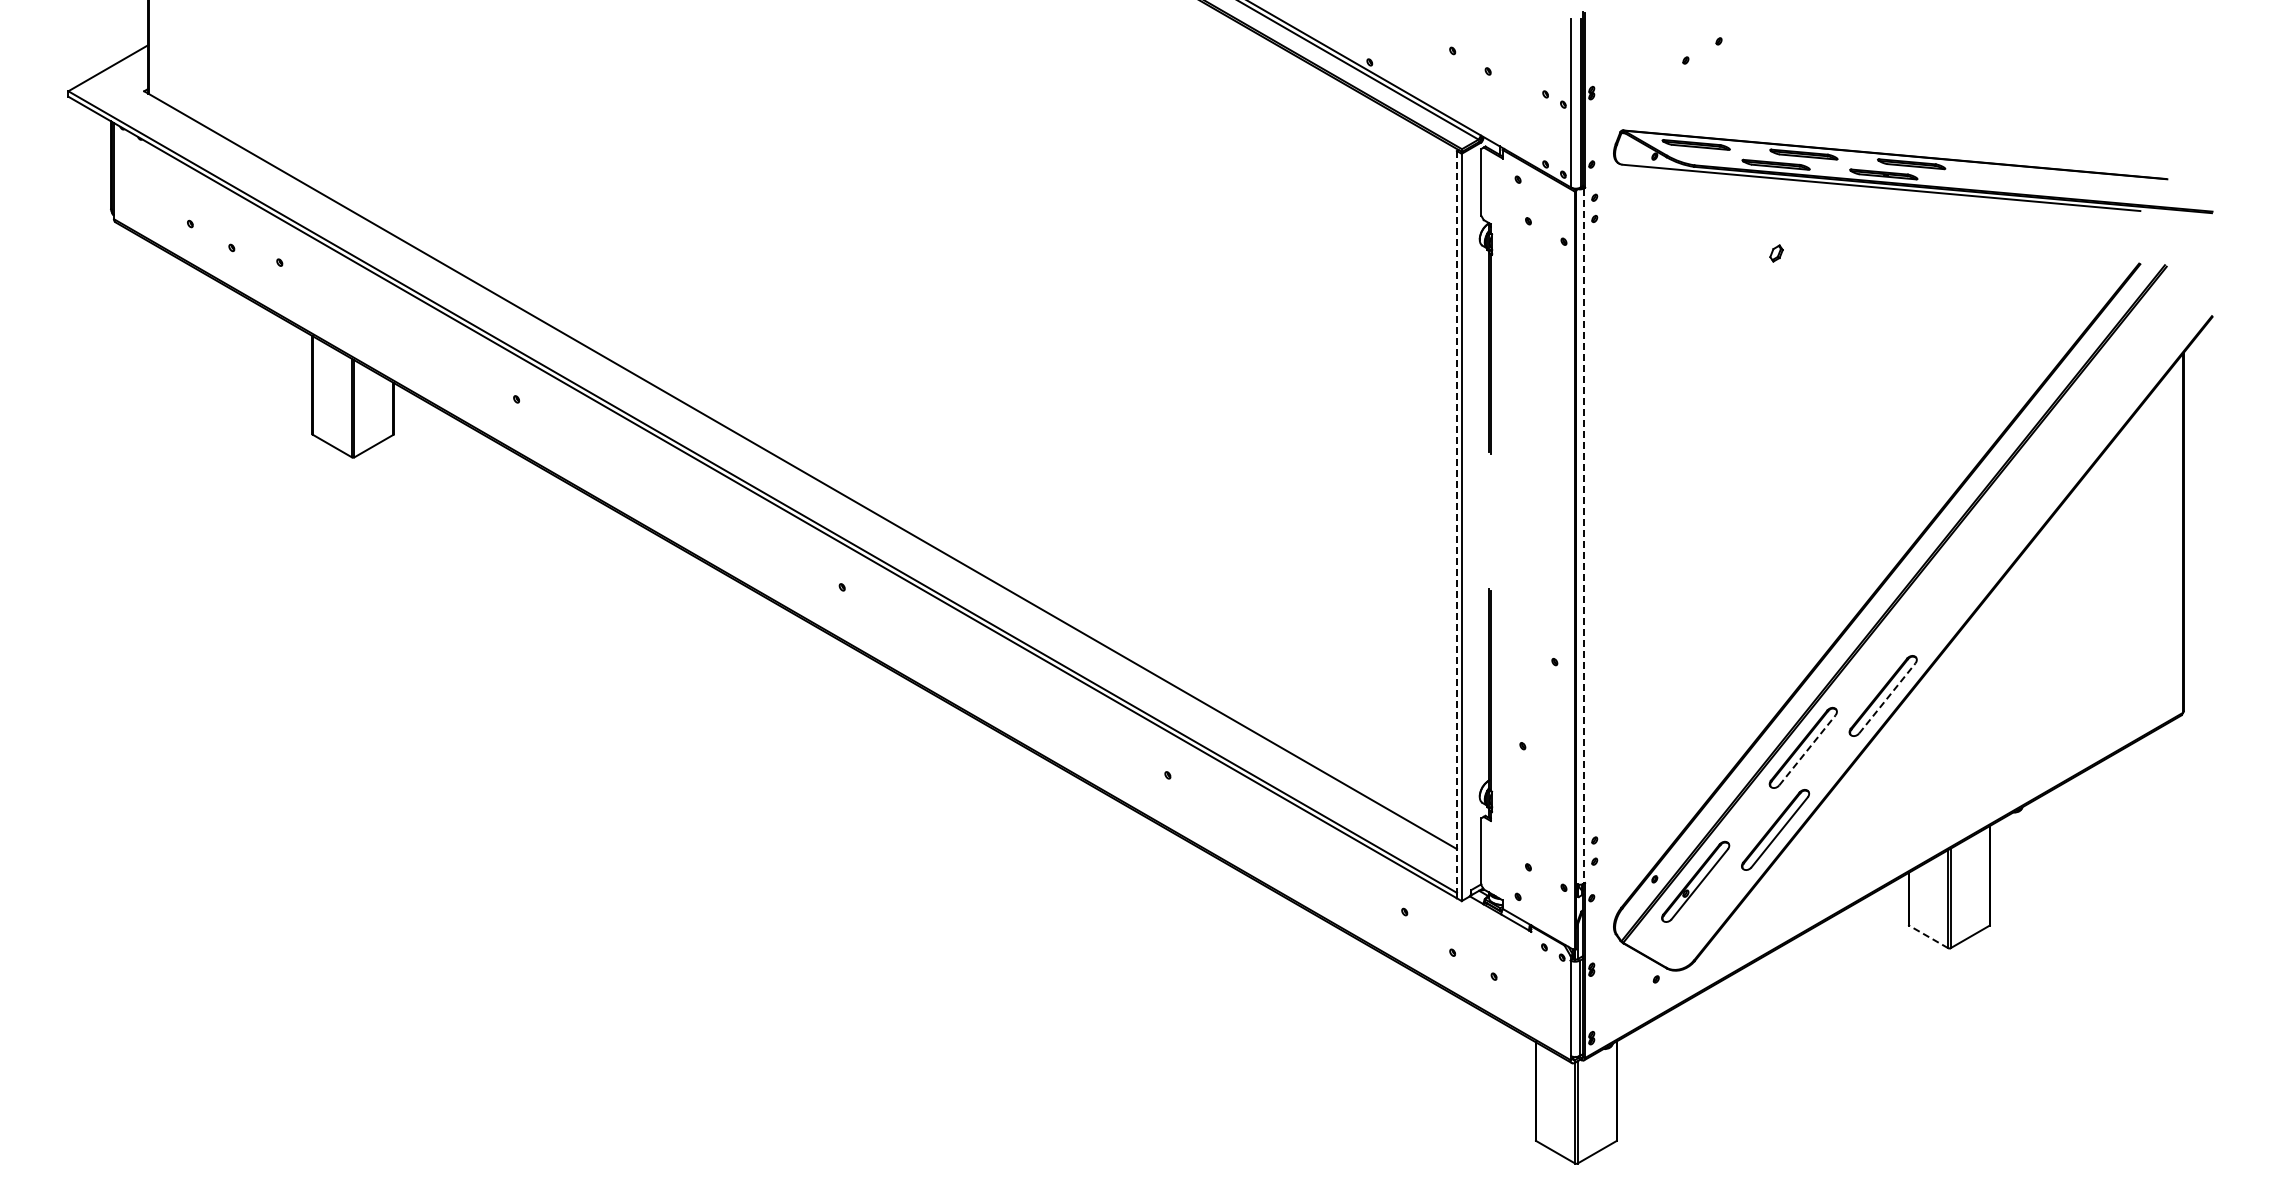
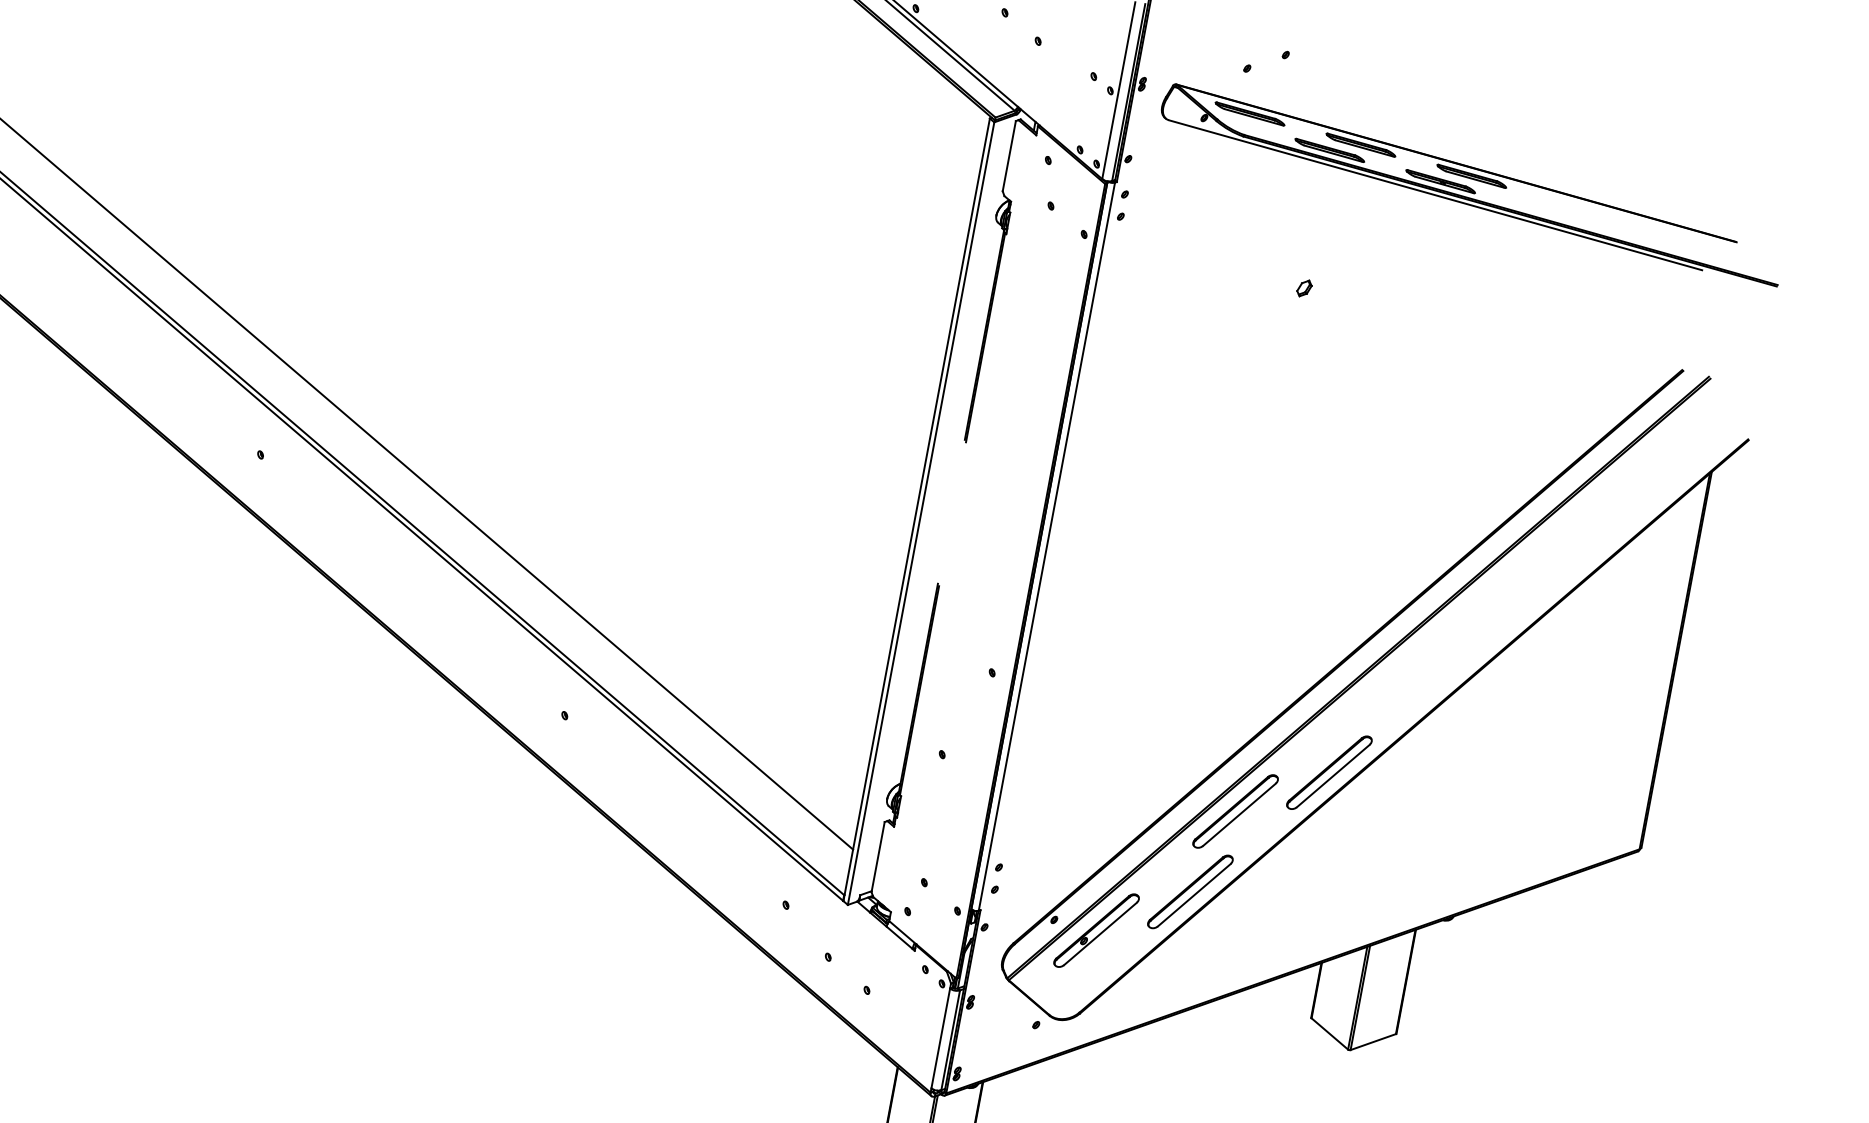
part: (1913, 171) -> (1472, 184), moved
line: (1457, 524) -> (917, 509), dashed -> solid
line: (1583, 536) -> (1046, 546), dashed -> solid
line: (1887, 698) -> (1333, 776), dashed -> solid
line: (1807, 749) -> (1239, 813), dashed -> solid
line: (1928, 936) -> (1329, 1033), dashed -> solid

